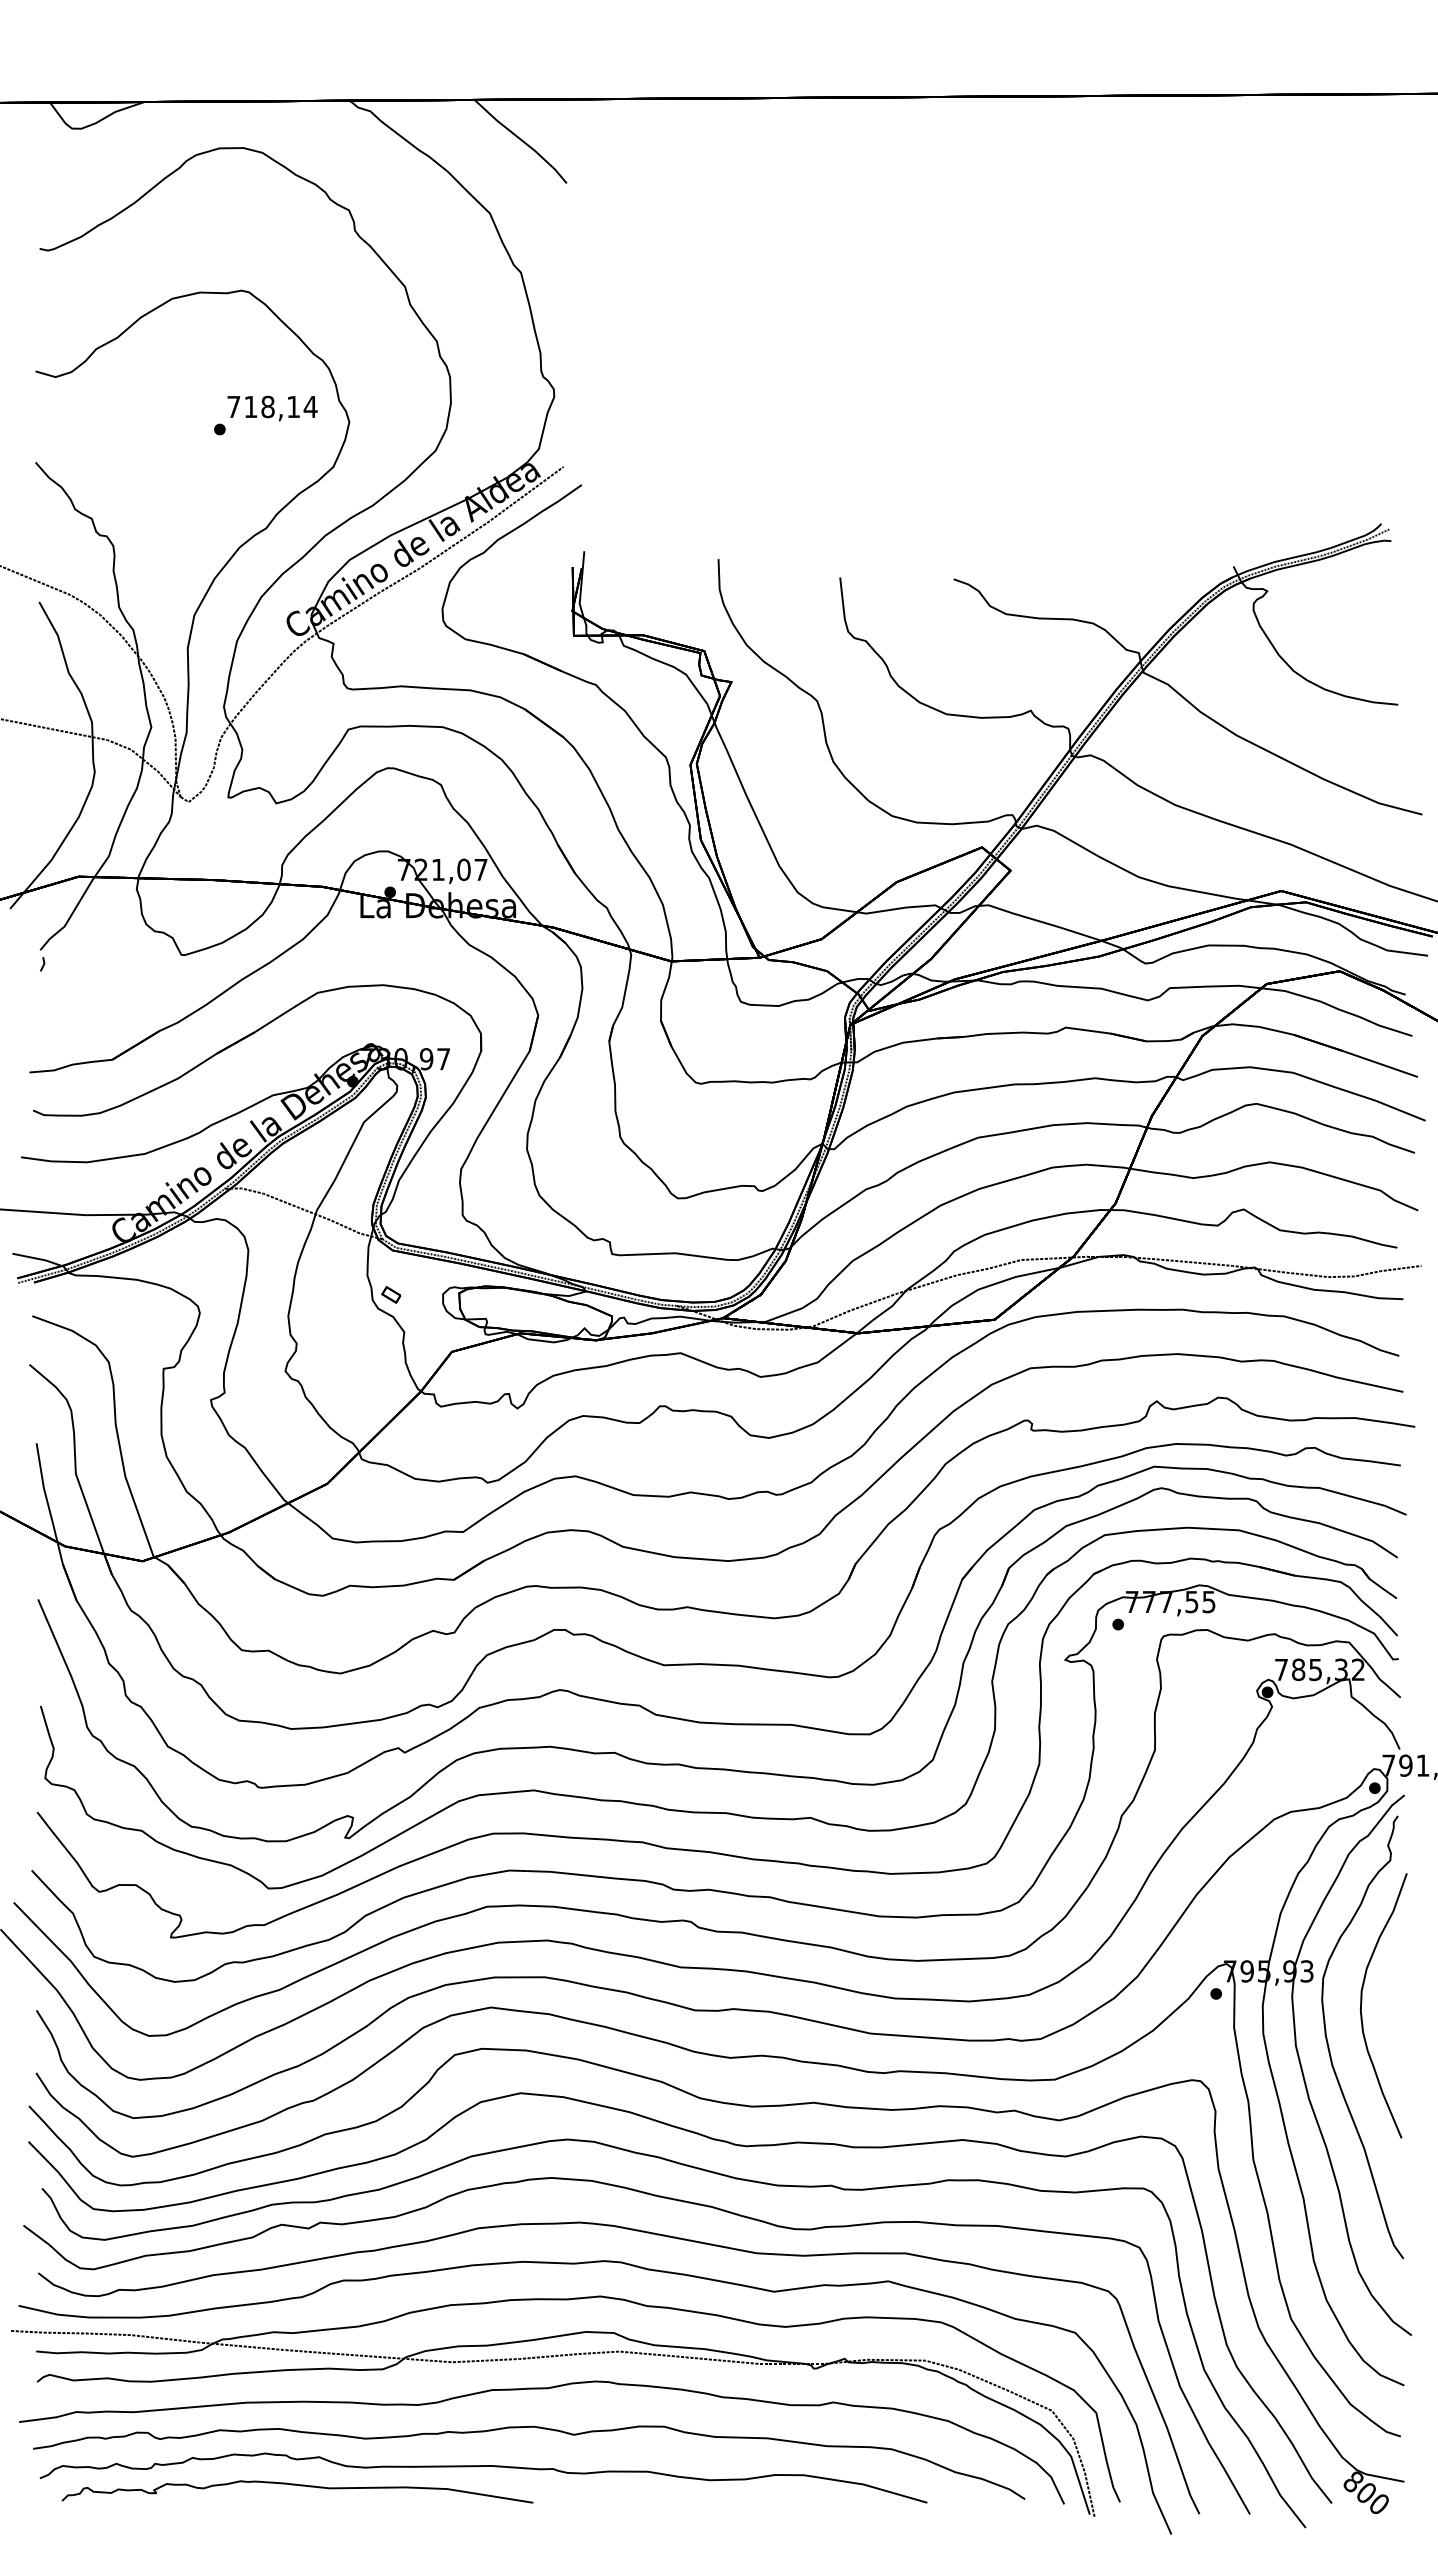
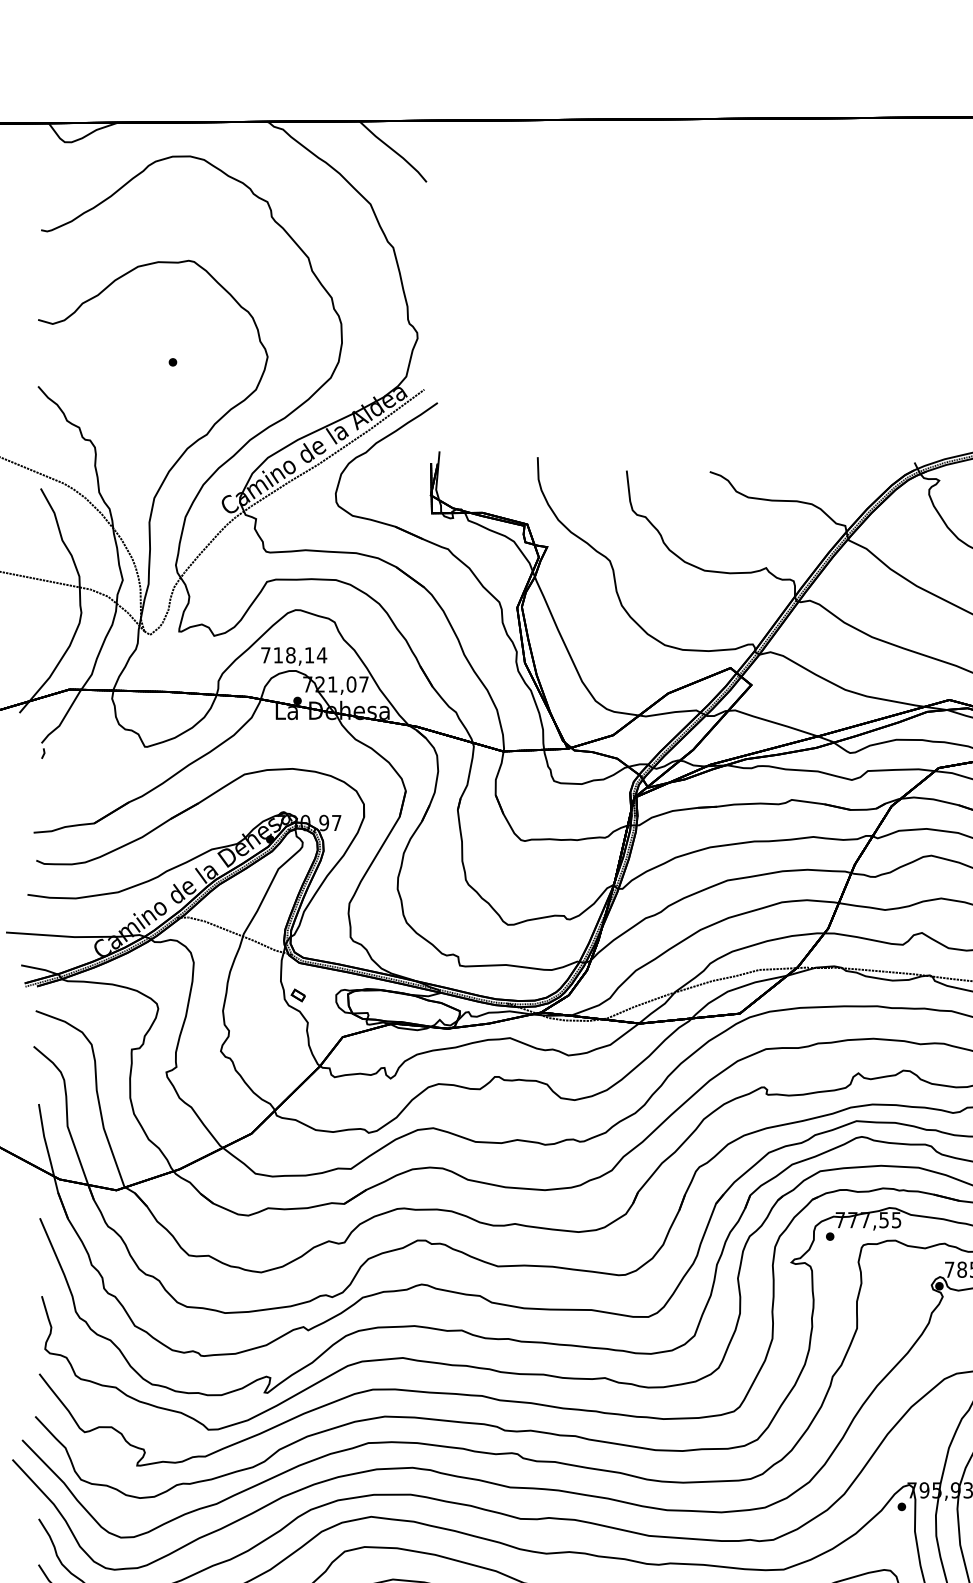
text: (272, 408) -> (294, 656), moved

